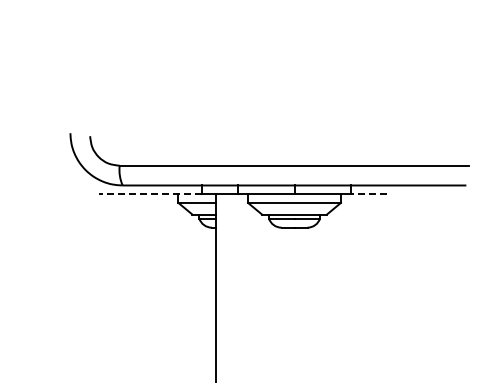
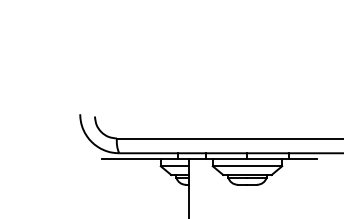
line: (150, 193) -> (139, 159), dashed -> solid
line: (368, 193) -> (302, 159), dashed -> solid

